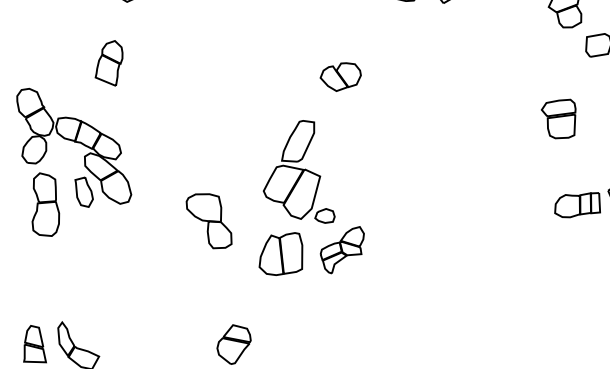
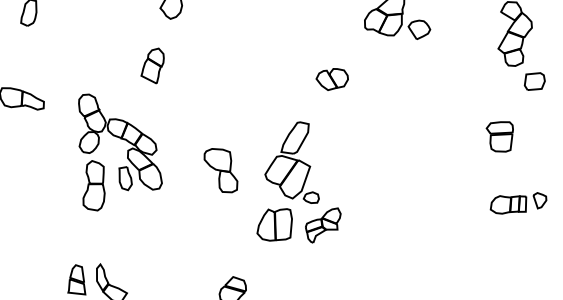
part: (339, 77) -> (331, 79), moved
part: (84, 158) -> (127, 152), moved
part: (208, 221) -> (220, 170), moved

